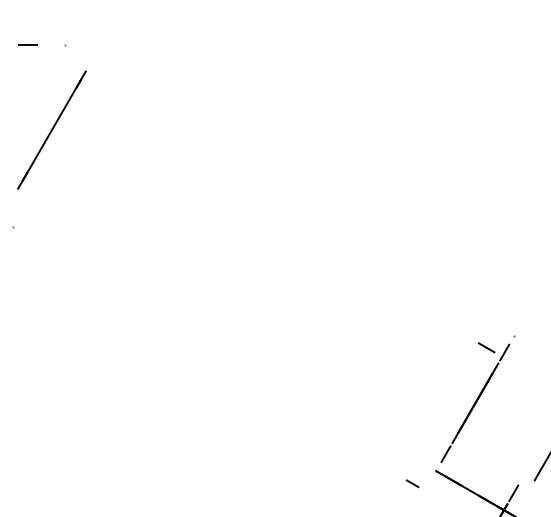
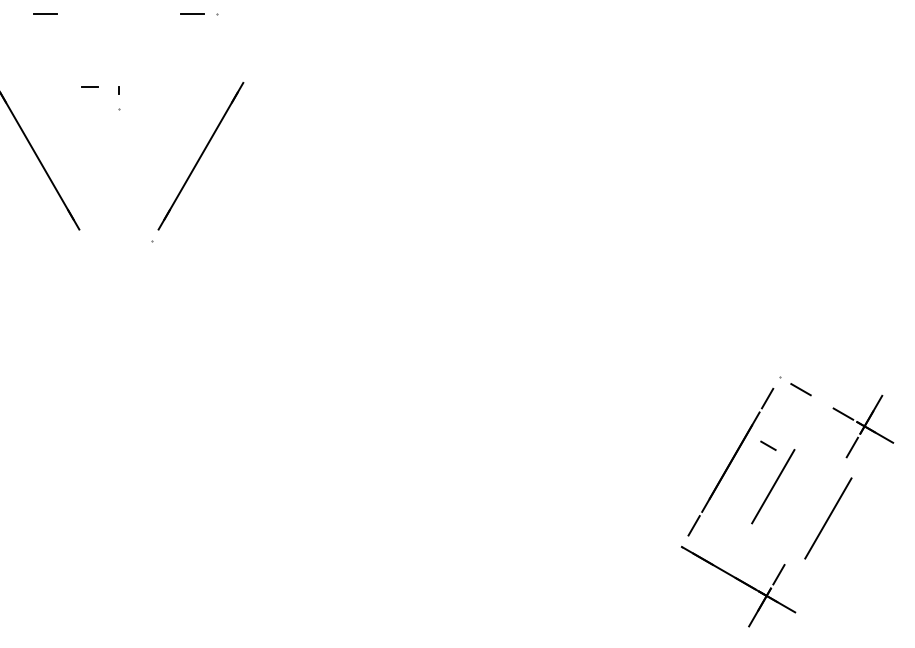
line: (28, 44) -> (192, 13), moved
line: (51, 130) -> (200, 156), moved
line: (486, 347) -> (800, 389), moved
line: (509, 422) -> (773, 486), added
line: (412, 483) -> (768, 445), moved

